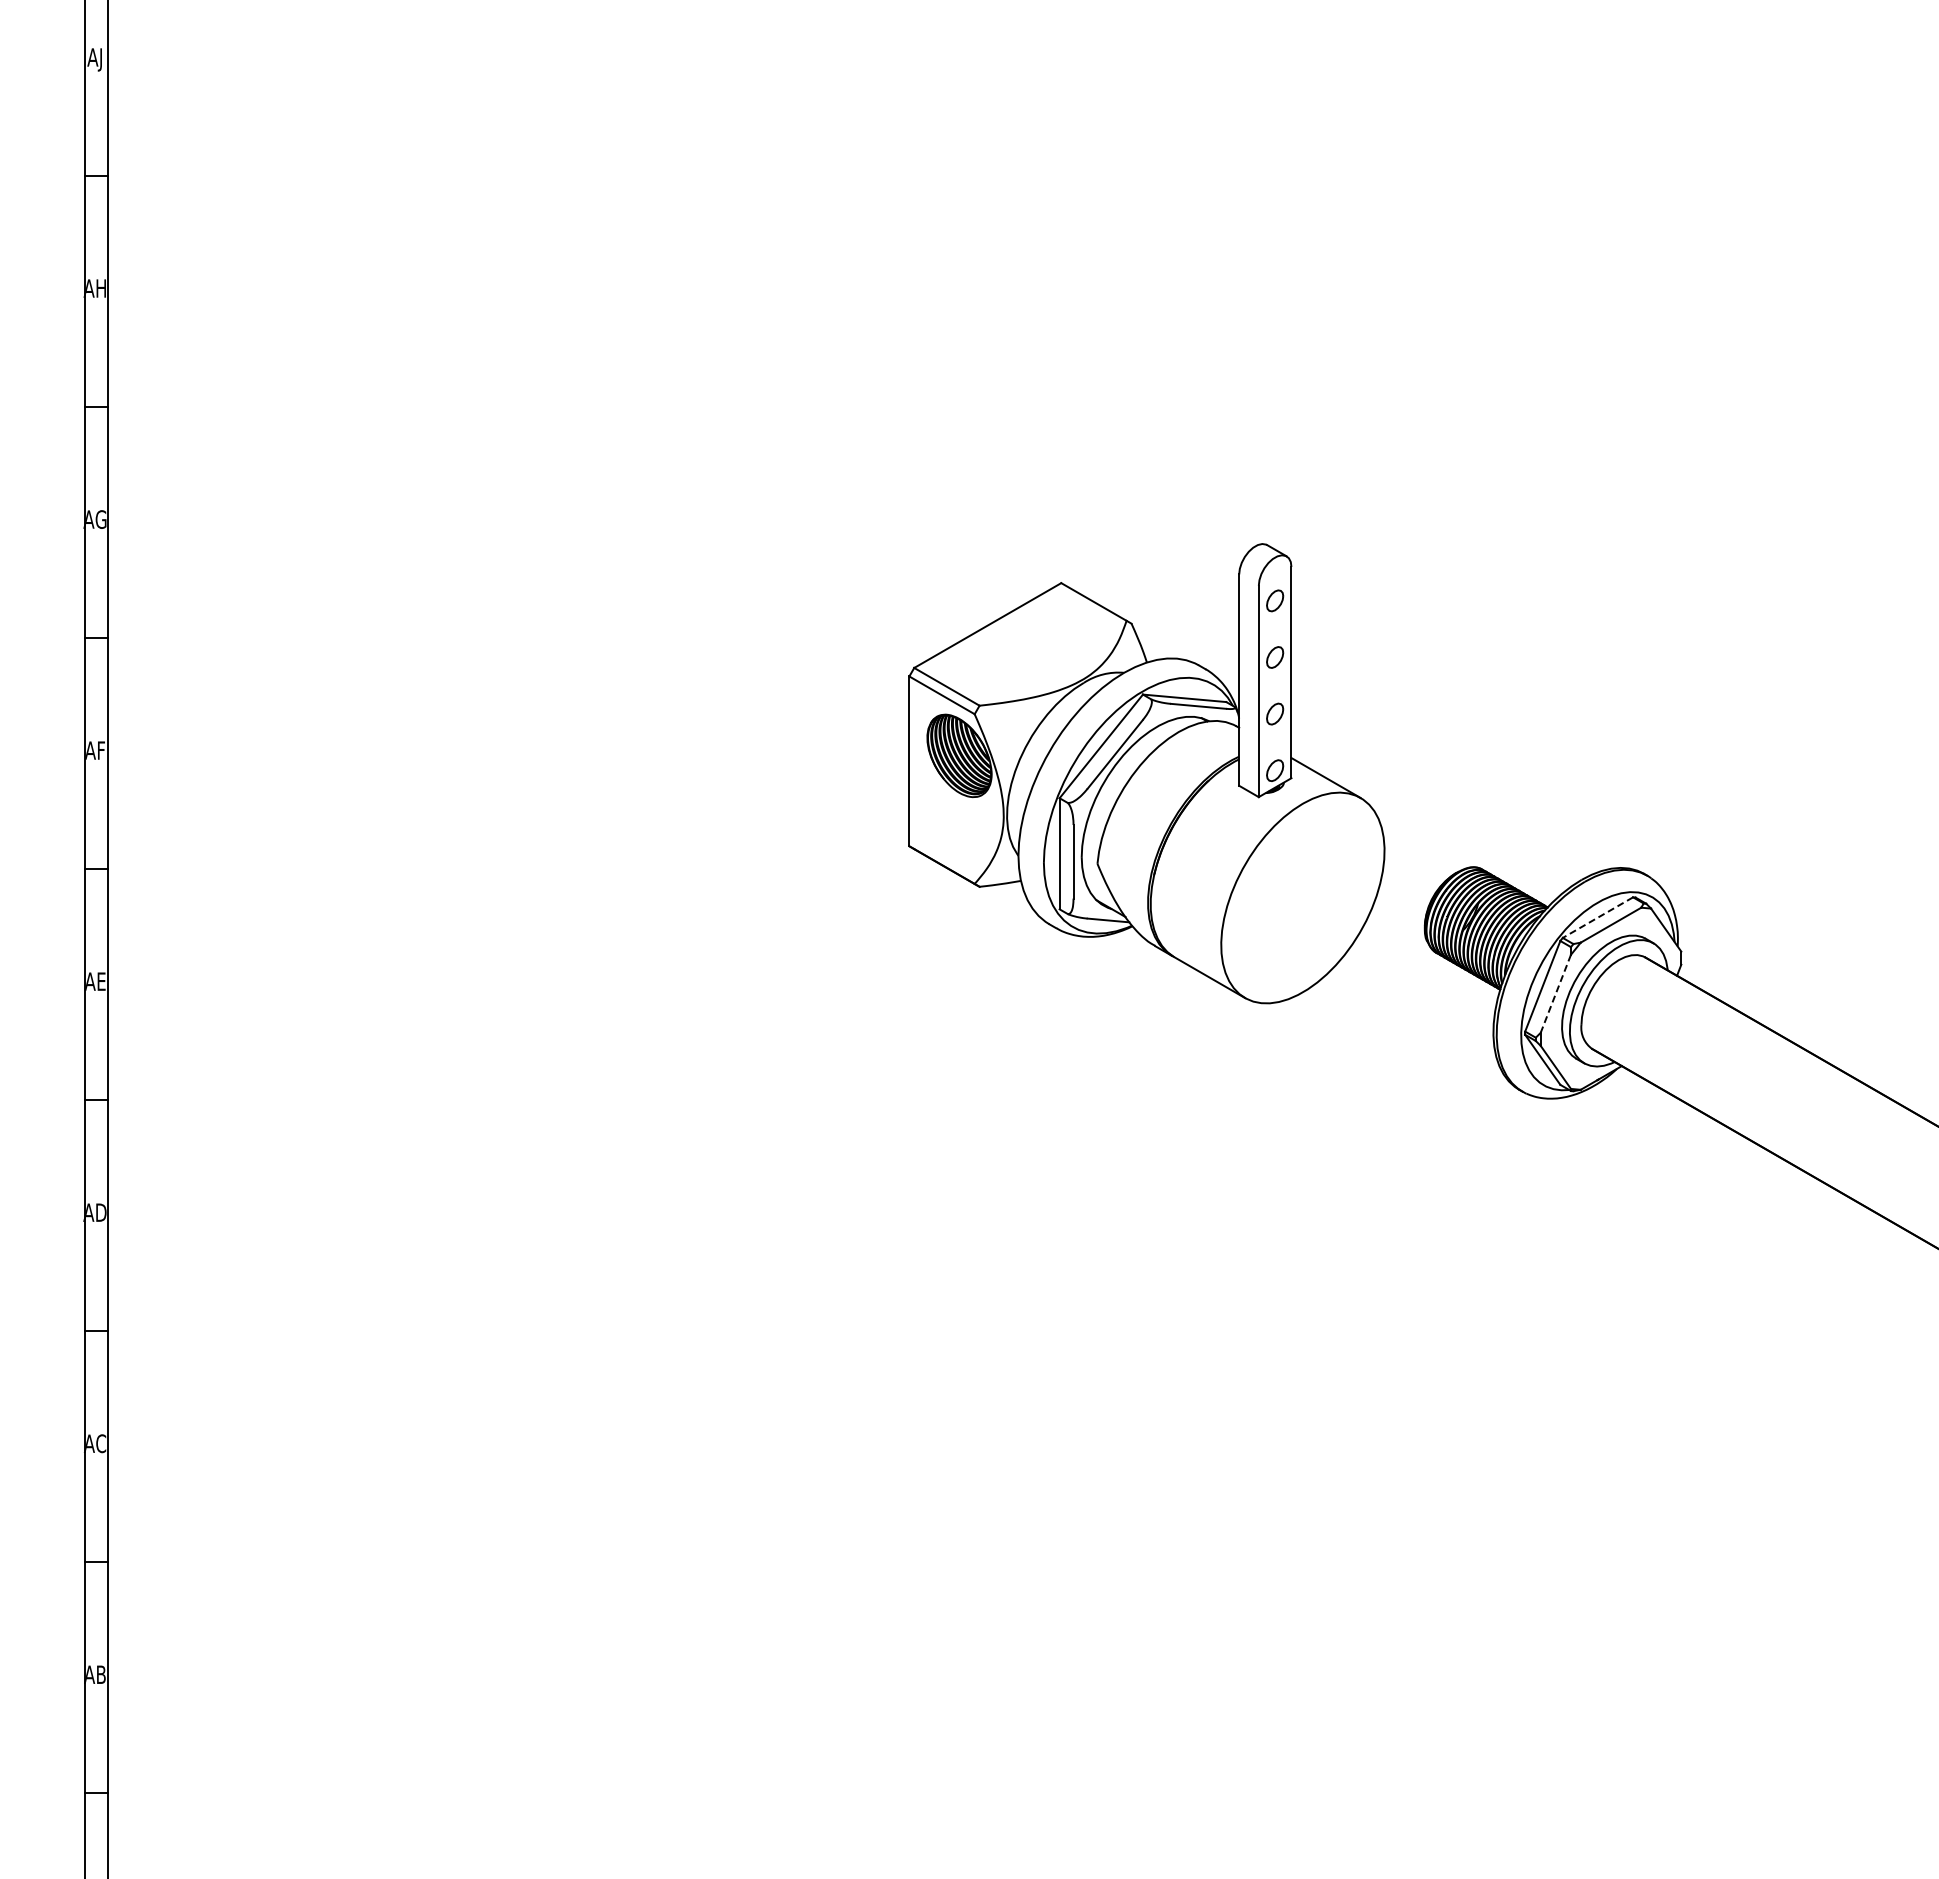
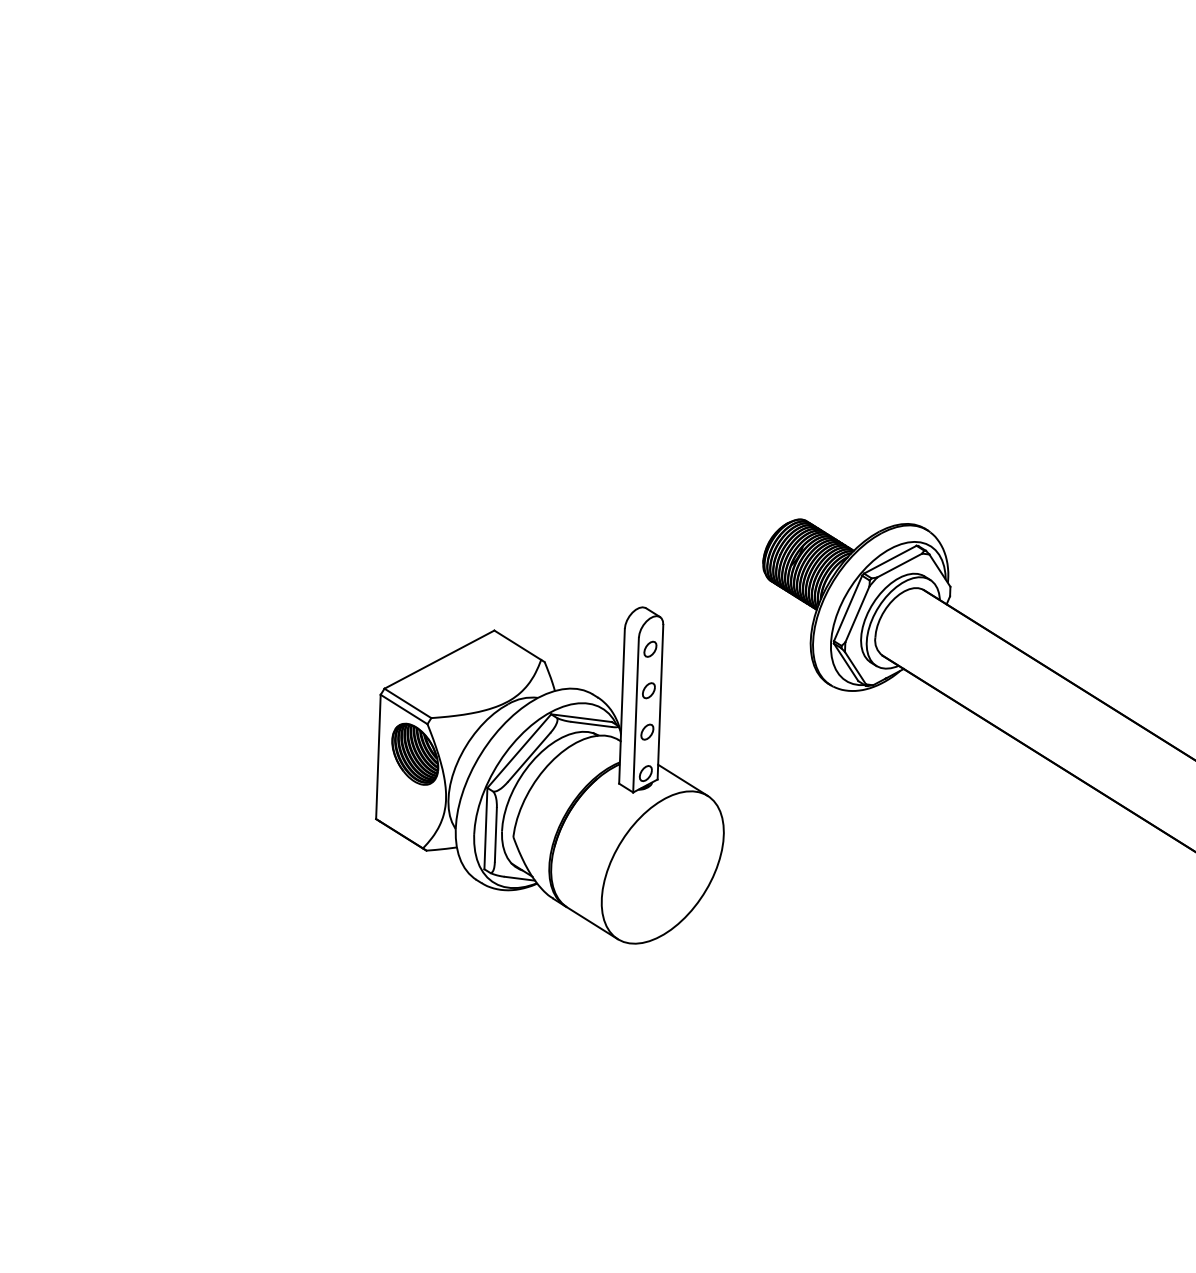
part: (1146, 773) -> (551, 772), moved
line: (1597, 917) -> (889, 559), dashed -> solid
line: (1555, 993) -> (857, 614), dashed -> solid

